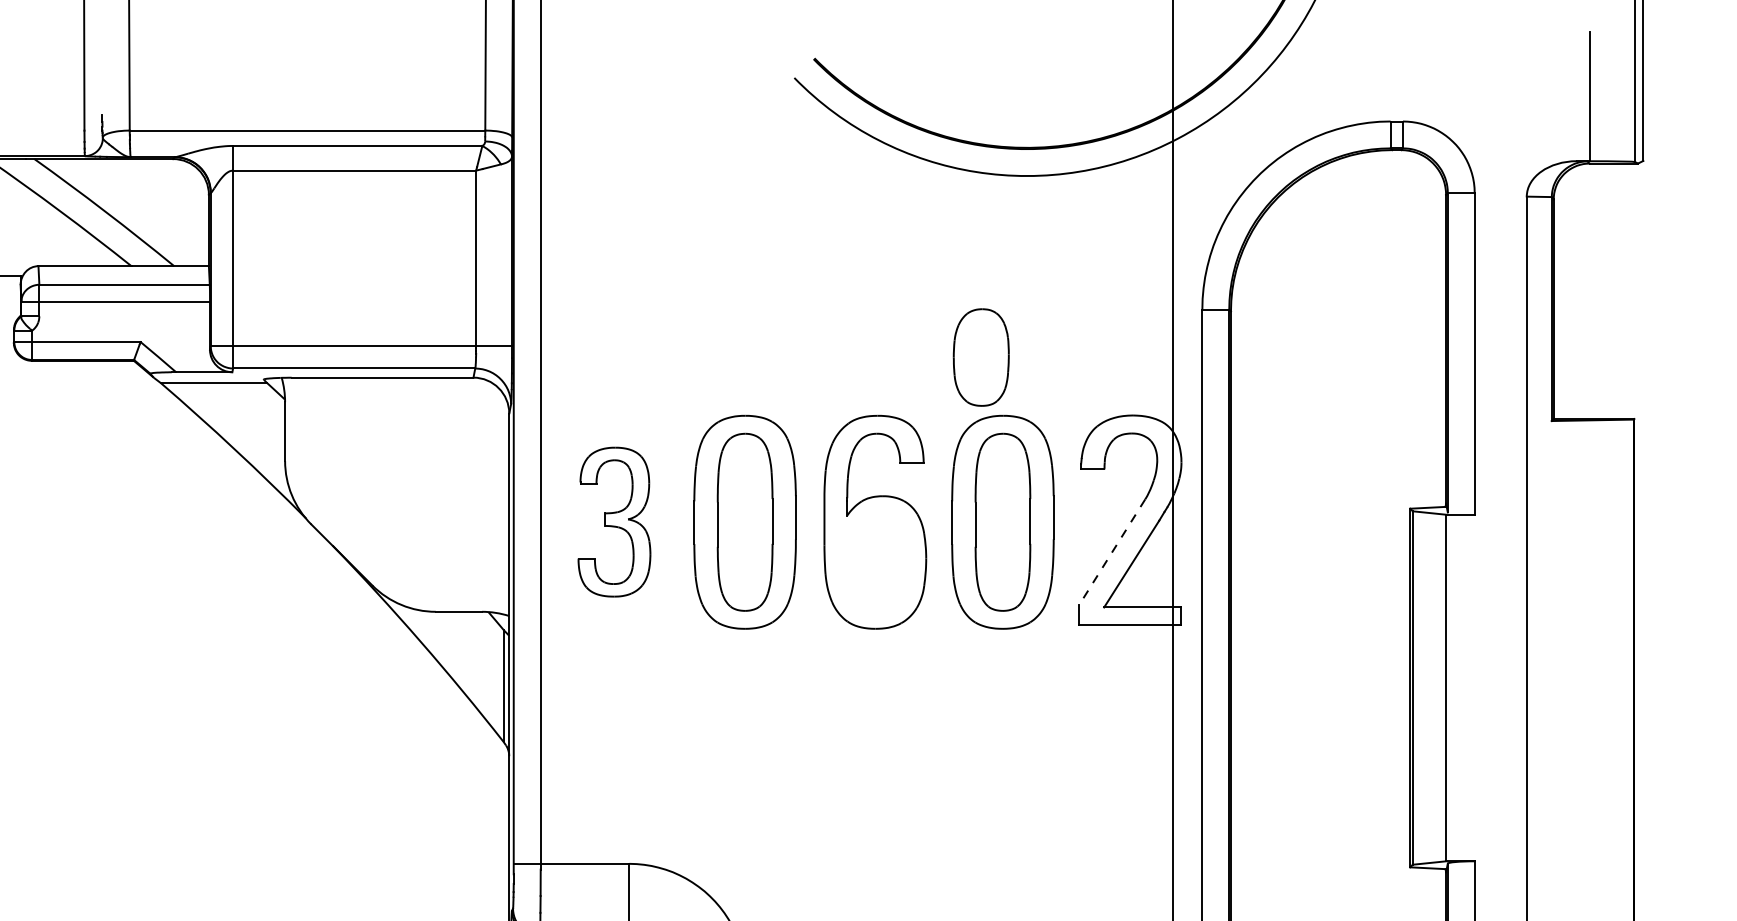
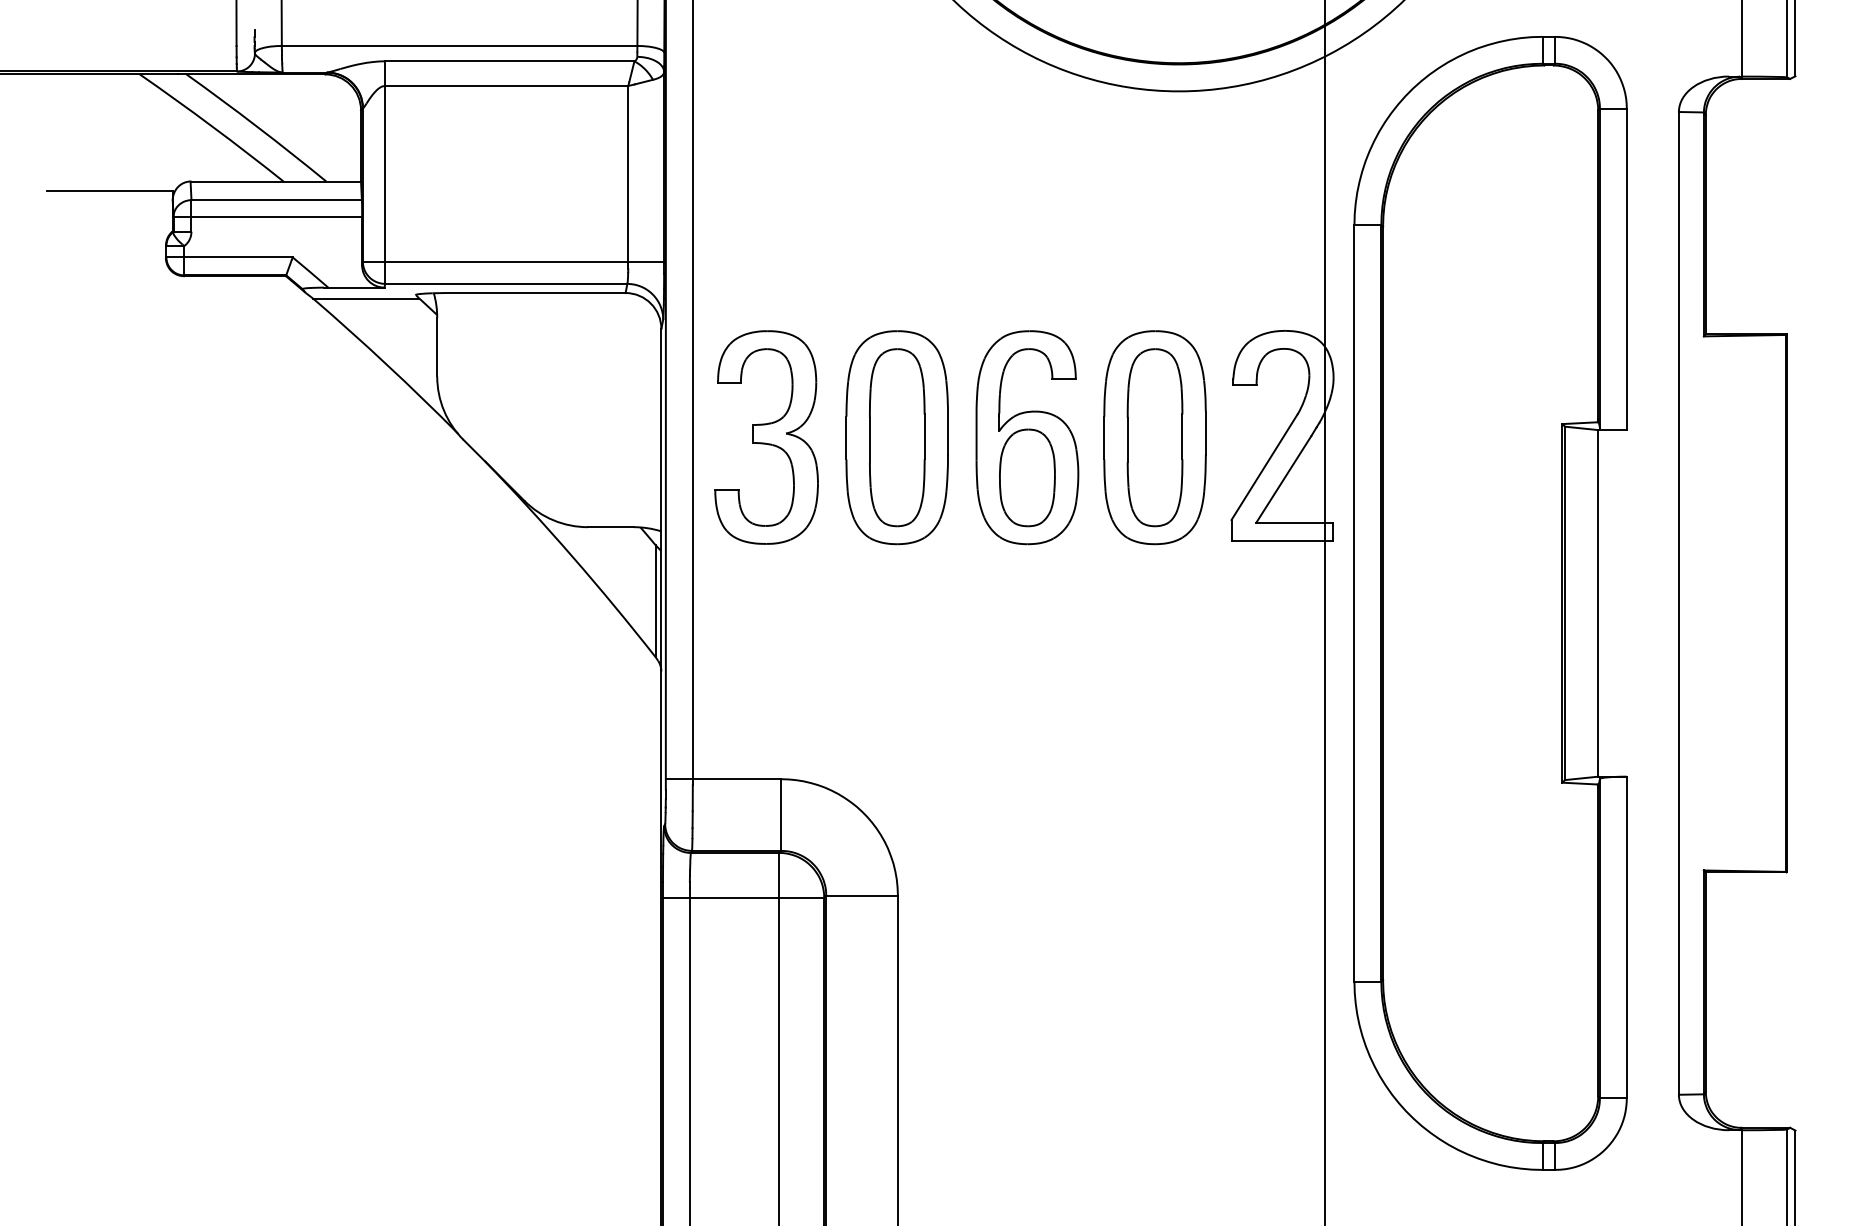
part: (981, 357) -> (1027, 477), moved
part: (614, 522) -> (766, 437), size x1.43
line: (1112, 552) -> (1264, 467), dashed -> solid

